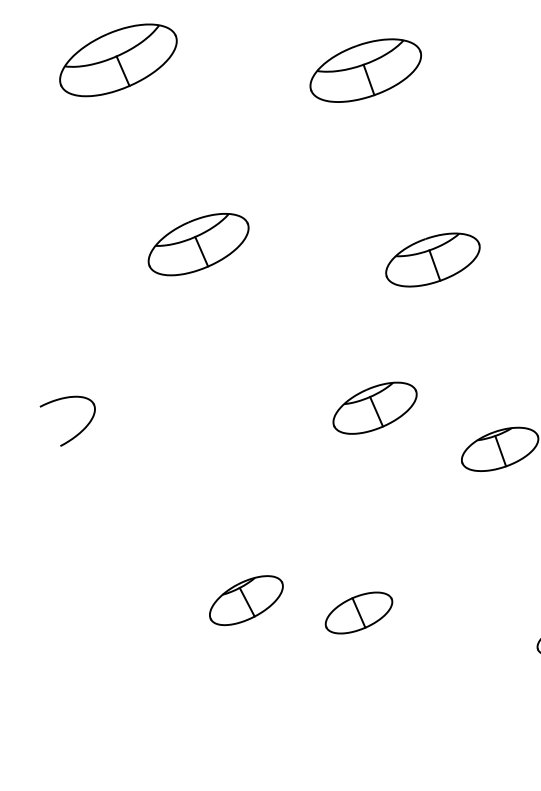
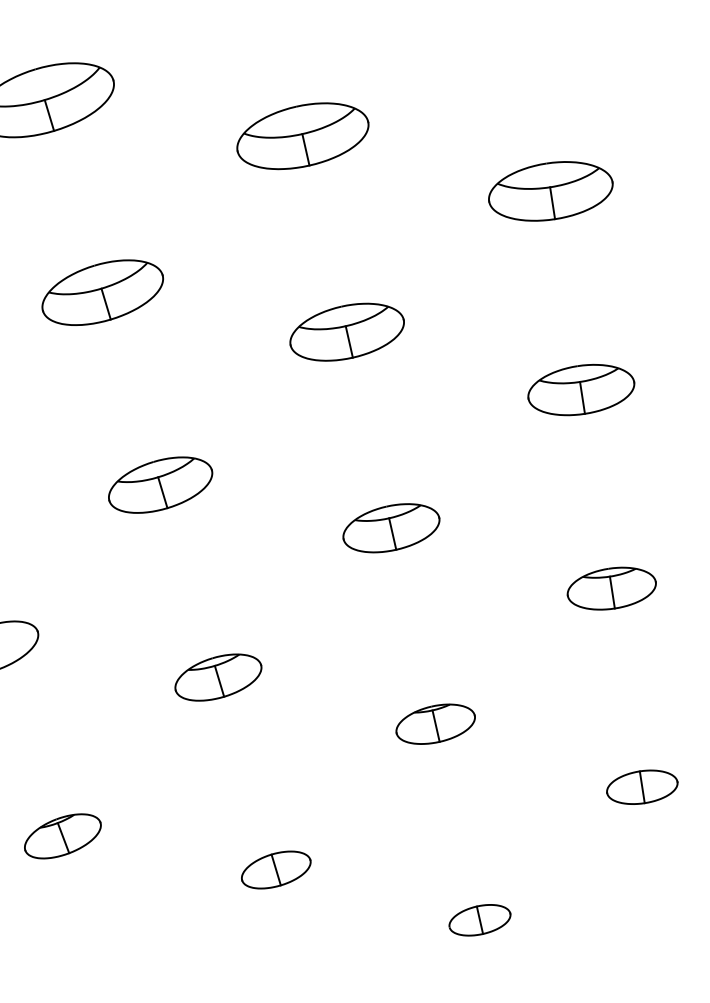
part: (375, 408) -> (218, 677), moved
part: (246, 600) -> (62, 836), moved

